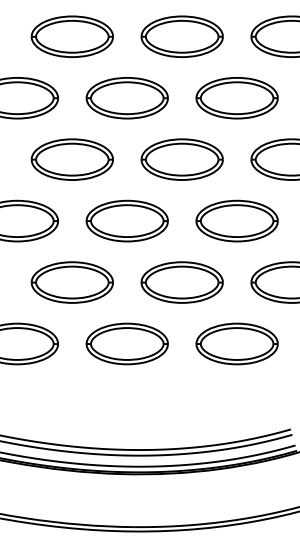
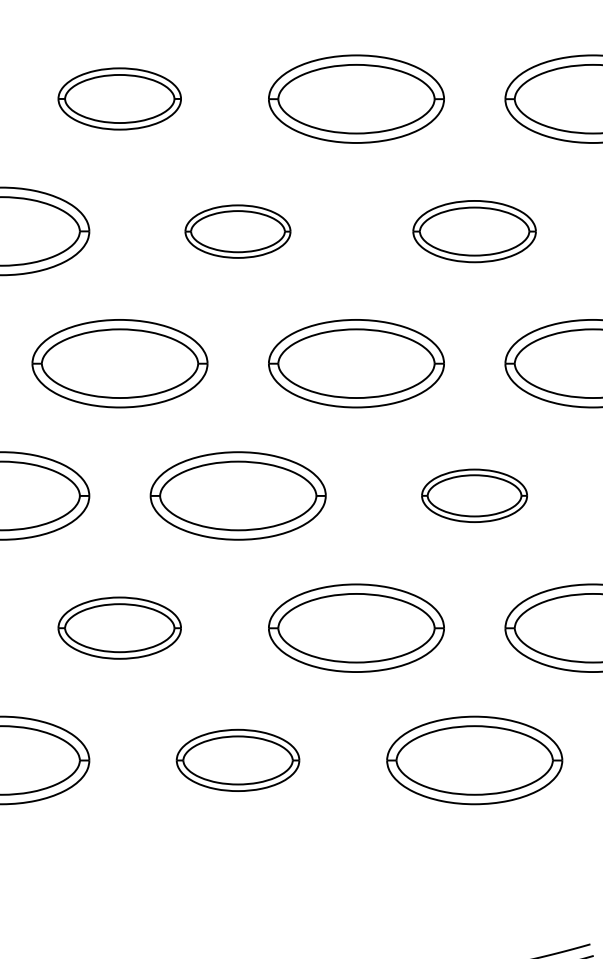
part: (71, 36) -> (118, 98), size x0.7
part: (126, 98) -> (236, 232), size x0.6
part: (236, 98) -> (473, 232), size x0.7
part: (236, 220) -> (473, 494), size x0.6
part: (71, 282) -> (118, 628), size x0.7
part: (126, 343) -> (236, 759), size x0.7

